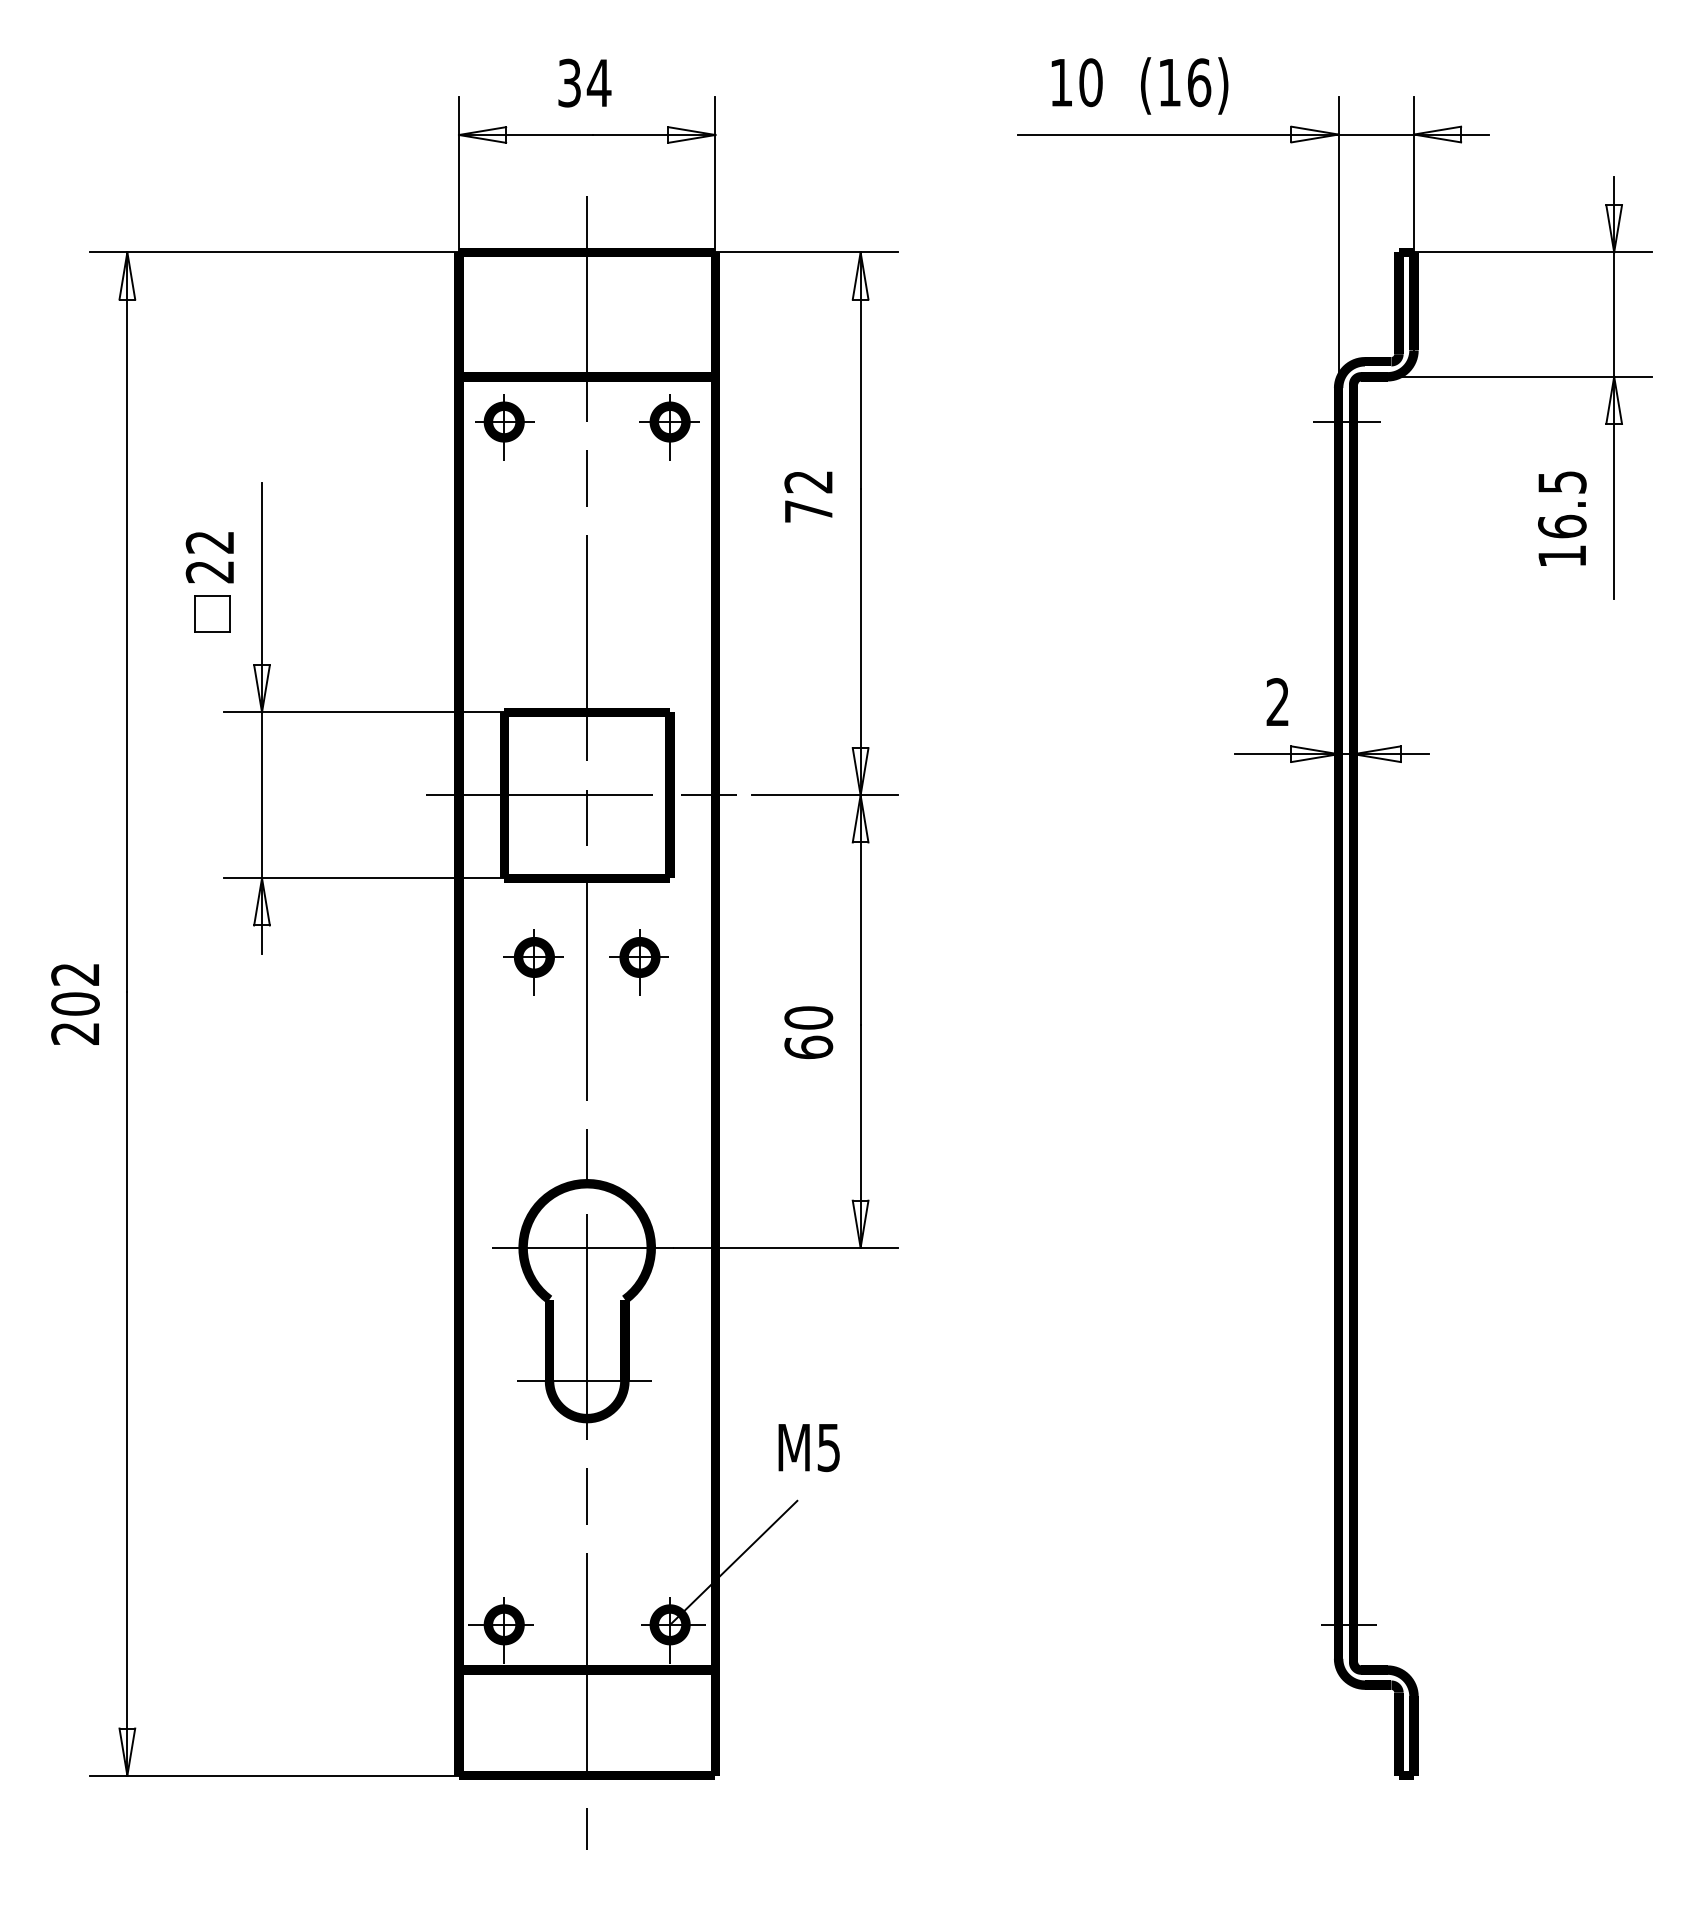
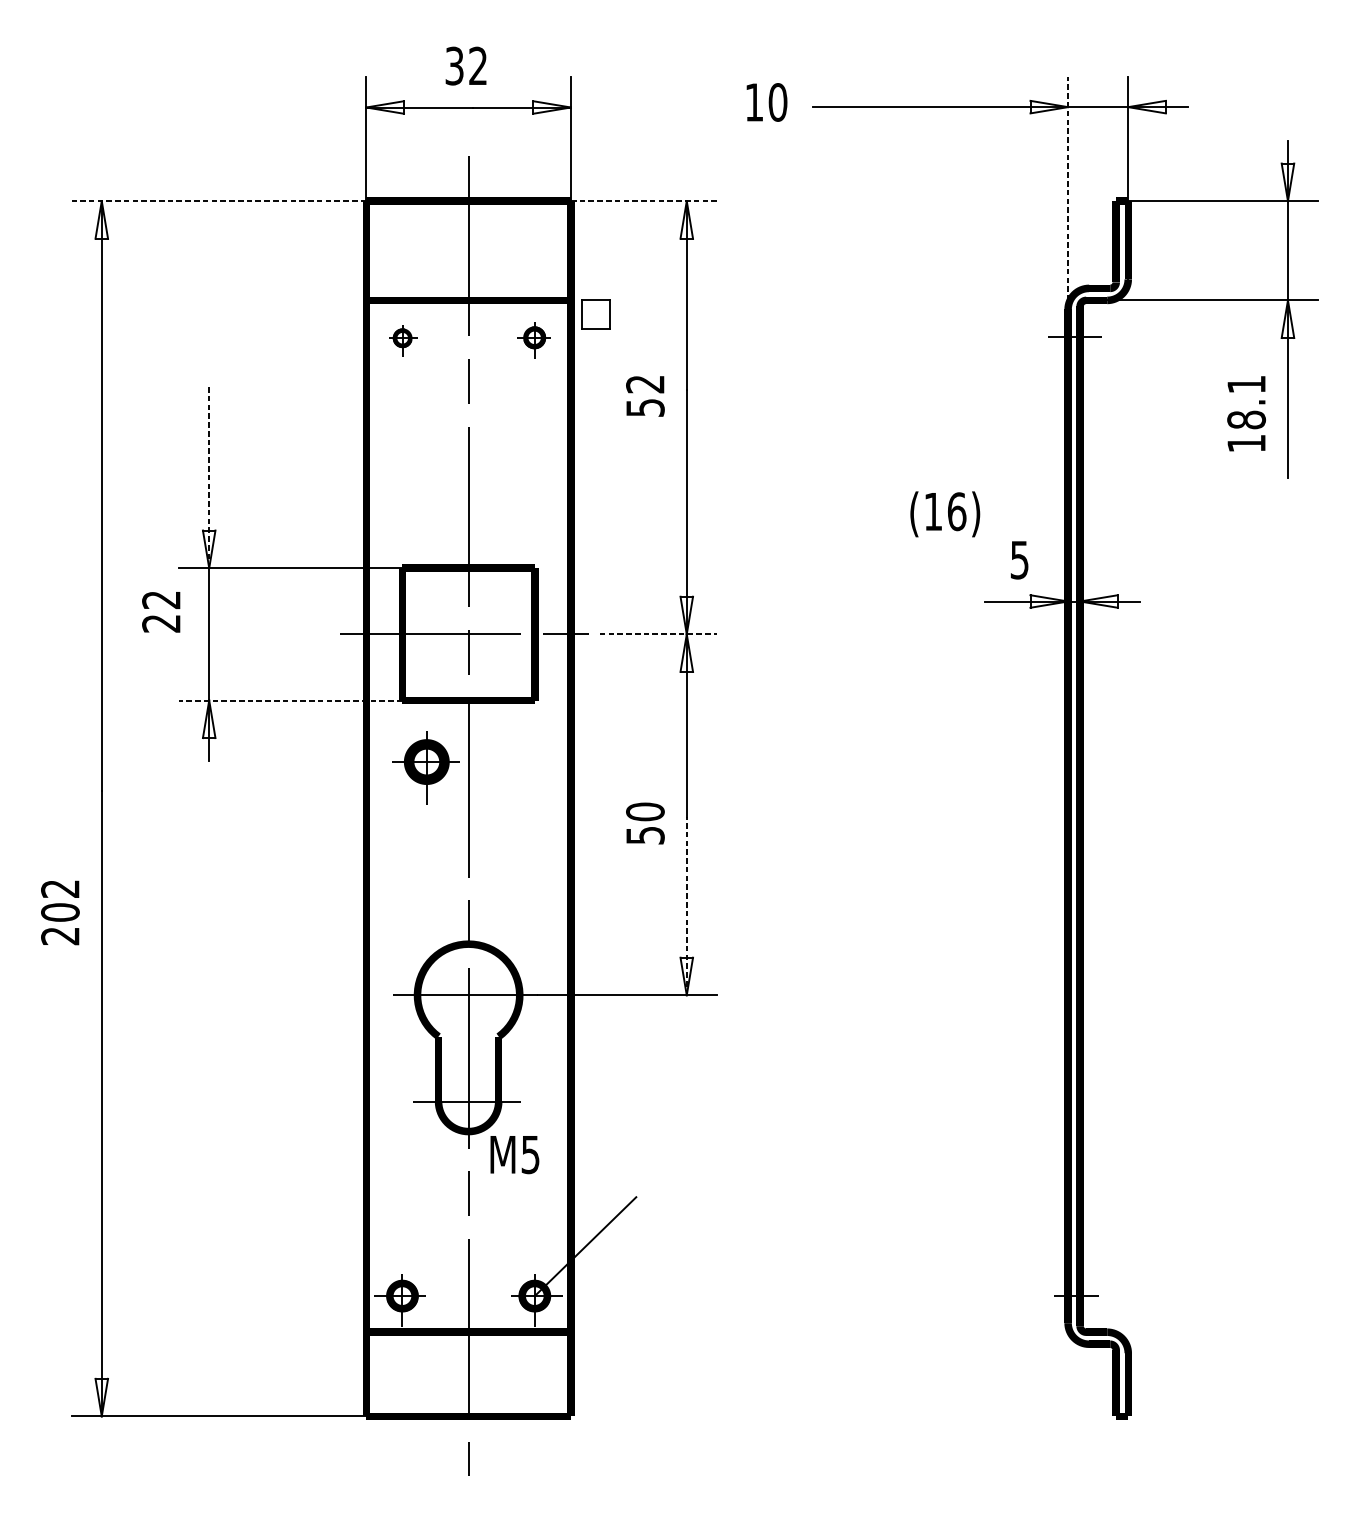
text: (598, 82) -> (477, 65), 34 -> 32
text: (1076, 82) -> (766, 102), moved
text: (1184, 85) -> (945, 513), moved
line: (1338, 242) -> (1068, 193), solid -> dashed
line: (274, 252) -> (219, 201), solid -> dashed
line: (807, 252) -> (644, 201), solid -> dashed
part: (504, 427) -> (402, 340), size x0.6
part: (669, 427) -> (534, 340), size x0.7
text: (1562, 504) -> (1246, 402), 16.5 -> 18.1
text: (809, 511) -> (645, 407), 72 -> 52
text: (209, 557) -> (160, 612), moved
line: (262, 597) -> (209, 476), solid -> dashed
part: (212, 613) -> (595, 313), moved
text: (1277, 702) -> (1019, 560), 2 -> 5
line: (825, 795) -> (658, 634), solid -> dashed
line: (364, 878) -> (290, 700), solid -> dashed
part: (533, 962) -> (425, 767), size x1.4
part: (638, 962) -> (509, 767), removed
text: (75, 1004) -> (60, 912), moved
text: (808, 1047) -> (645, 835), 60 -> 50
line: (860, 1136) -> (686, 906), solid -> dashed
text: (808, 1448) -> (514, 1155), moved

